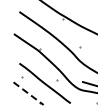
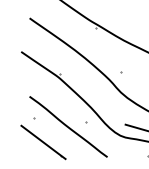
line: (29, 94) -> (44, 143), dashed -> solid

